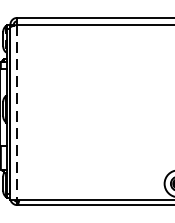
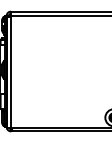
line: (17, 113) -> (11, 72), dashed -> solid

